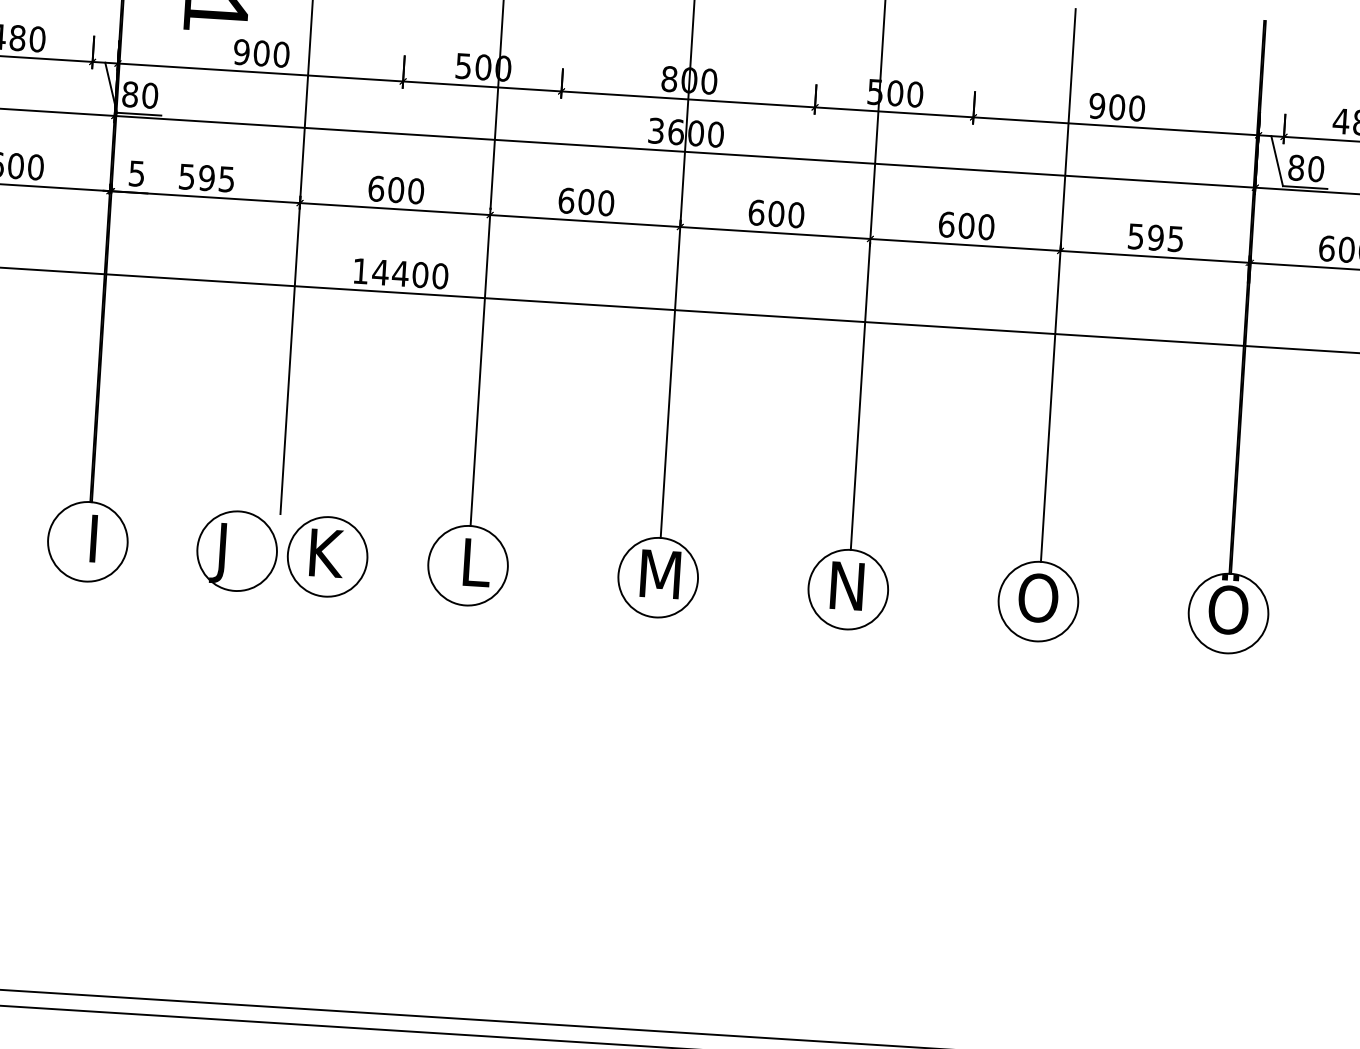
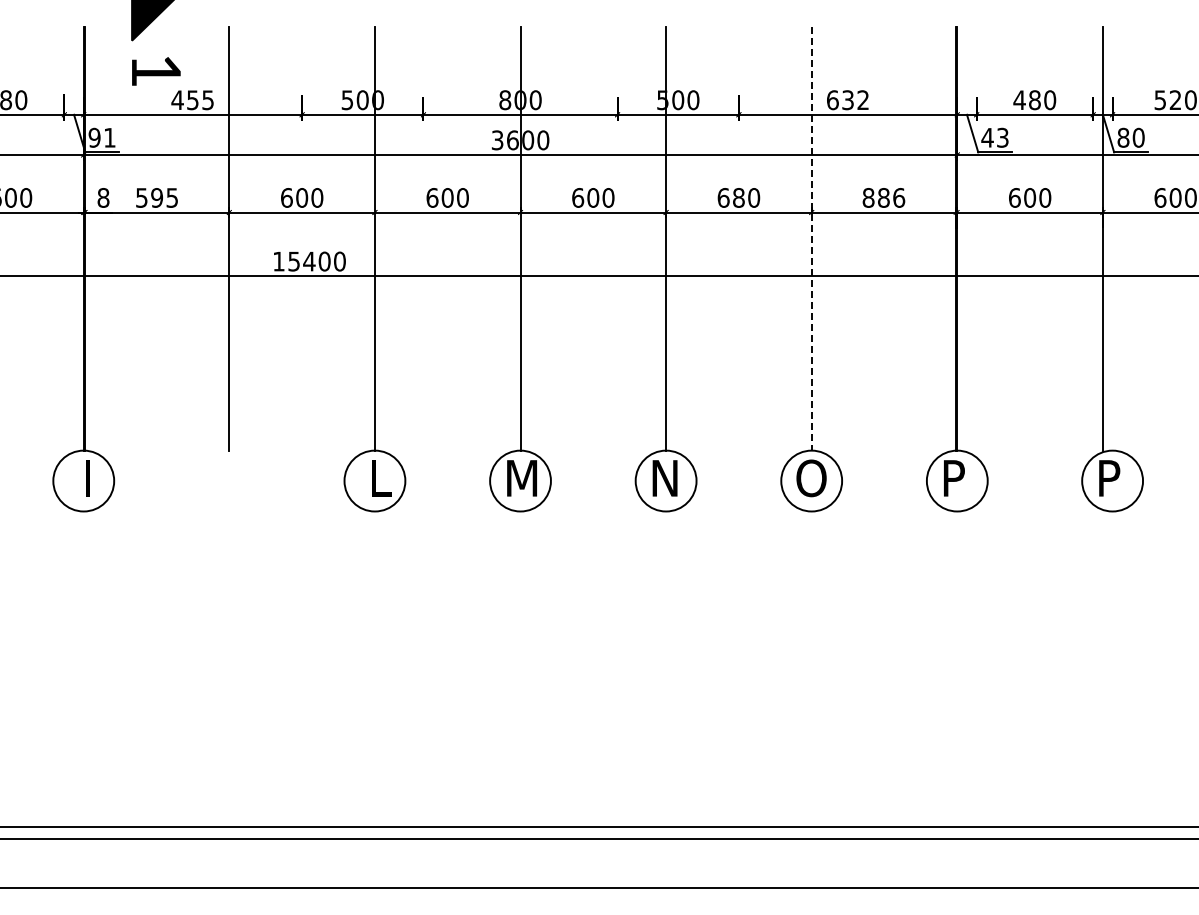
text: (261, 53) -> (192, 100), 900 -> 455
text: (139, 94) -> (101, 137), 80 -> 91
text: (1116, 107) -> (847, 100), 900 -> 632
text: (1305, 168) -> (994, 137), 80 -> 43
text: (136, 173) -> (103, 197), 5 -> 8
text: (966, 225) -> (738, 197), 600 -> 680
text: (1155, 237) -> (883, 197), 595 -> 886
text: (379, 272) -> (293, 261), 14400 -> 15400
line: (1058, 284) -> (811, 238), solid -> dashed
part: (282, 553) -> (232, 480), removed
text: (1229, 605) -> (957, 474), Ö -> P

